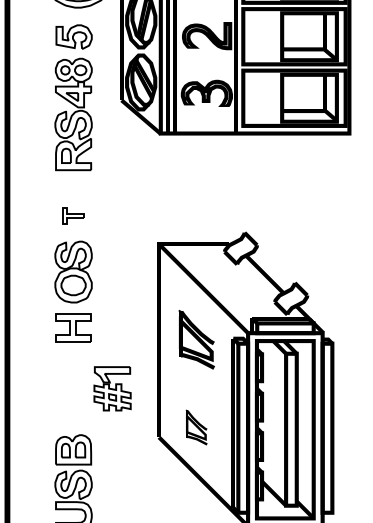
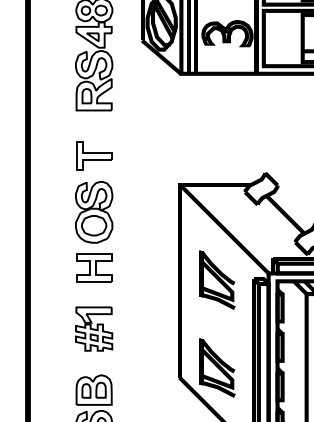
part: (73, 215) -> (94, 155), size x1.67
part: (112, 388) -> (94, 328), moved
part: (196, 427) -> (217, 367), size x1.67

